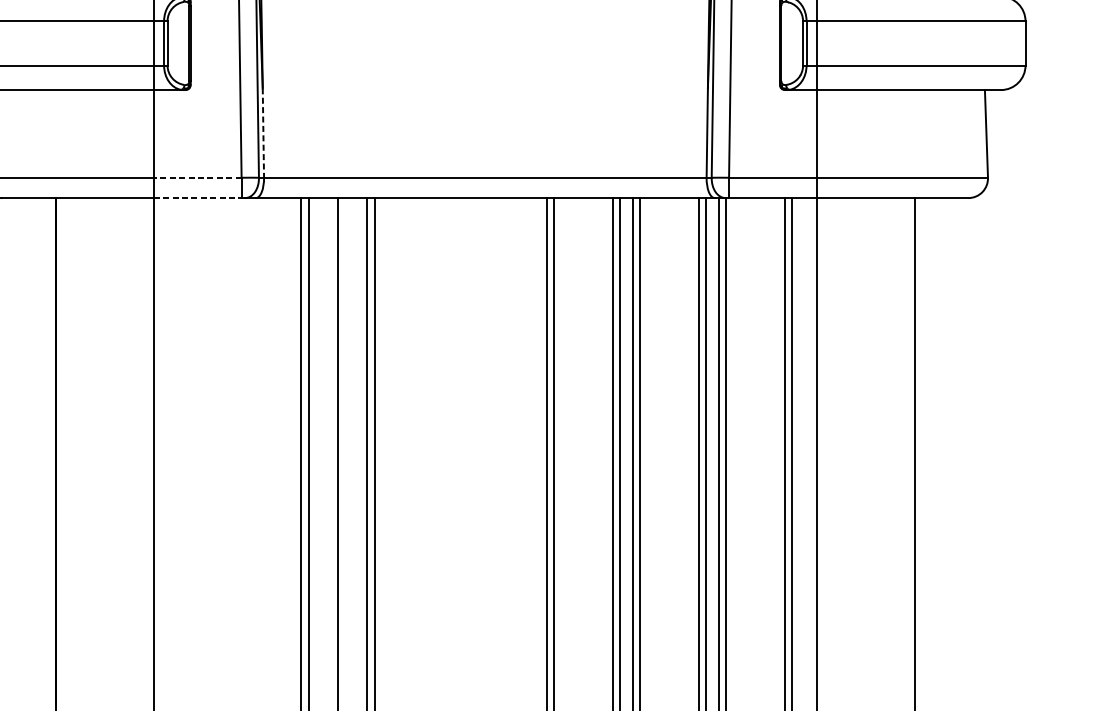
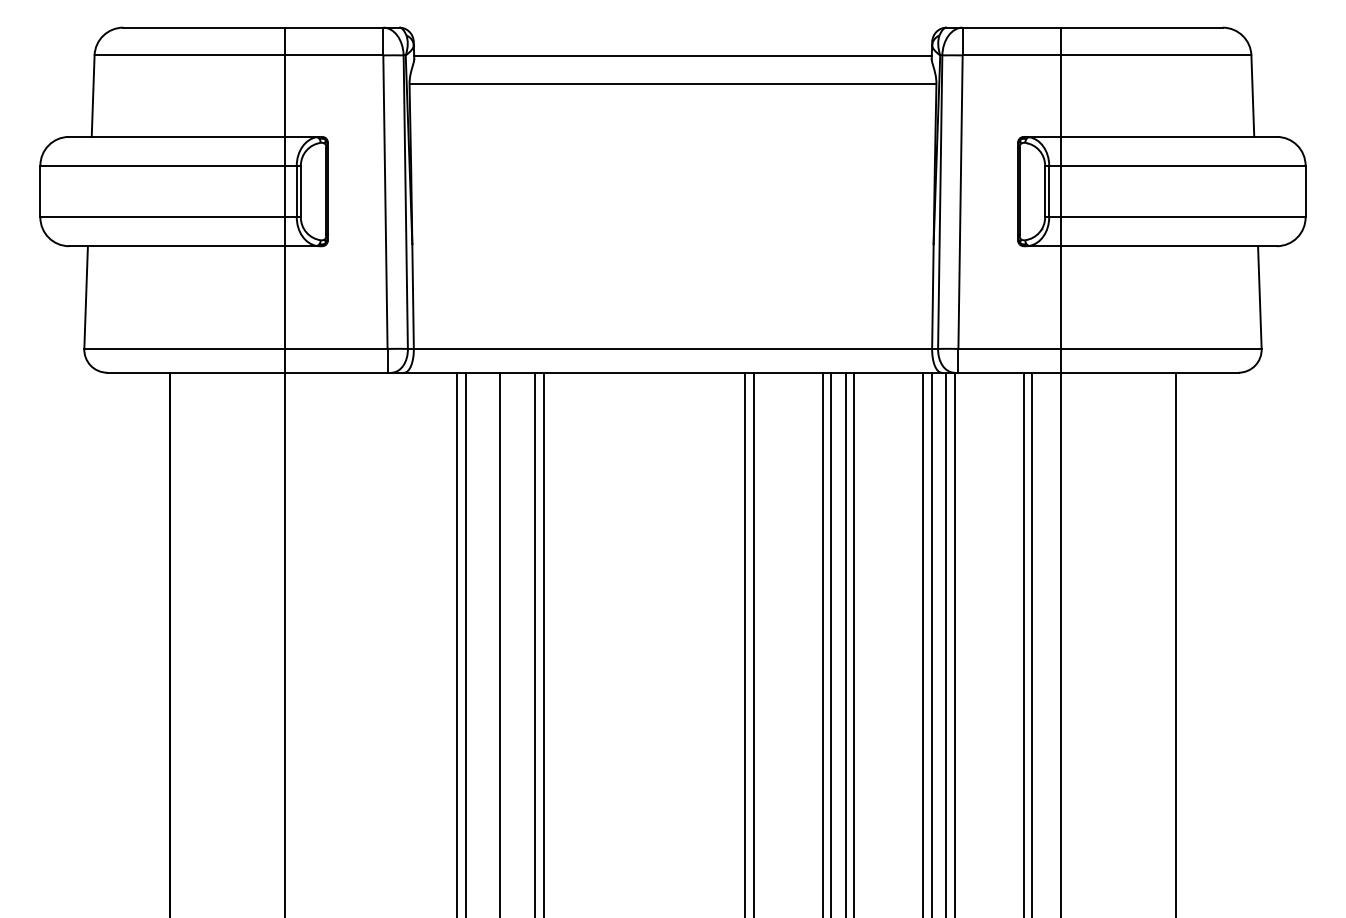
line: (263, 133) -> (413, 297), dashed -> solid
line: (197, 177) -> (335, 348), dashed -> solid
line: (198, 197) -> (336, 372), dashed -> solid

